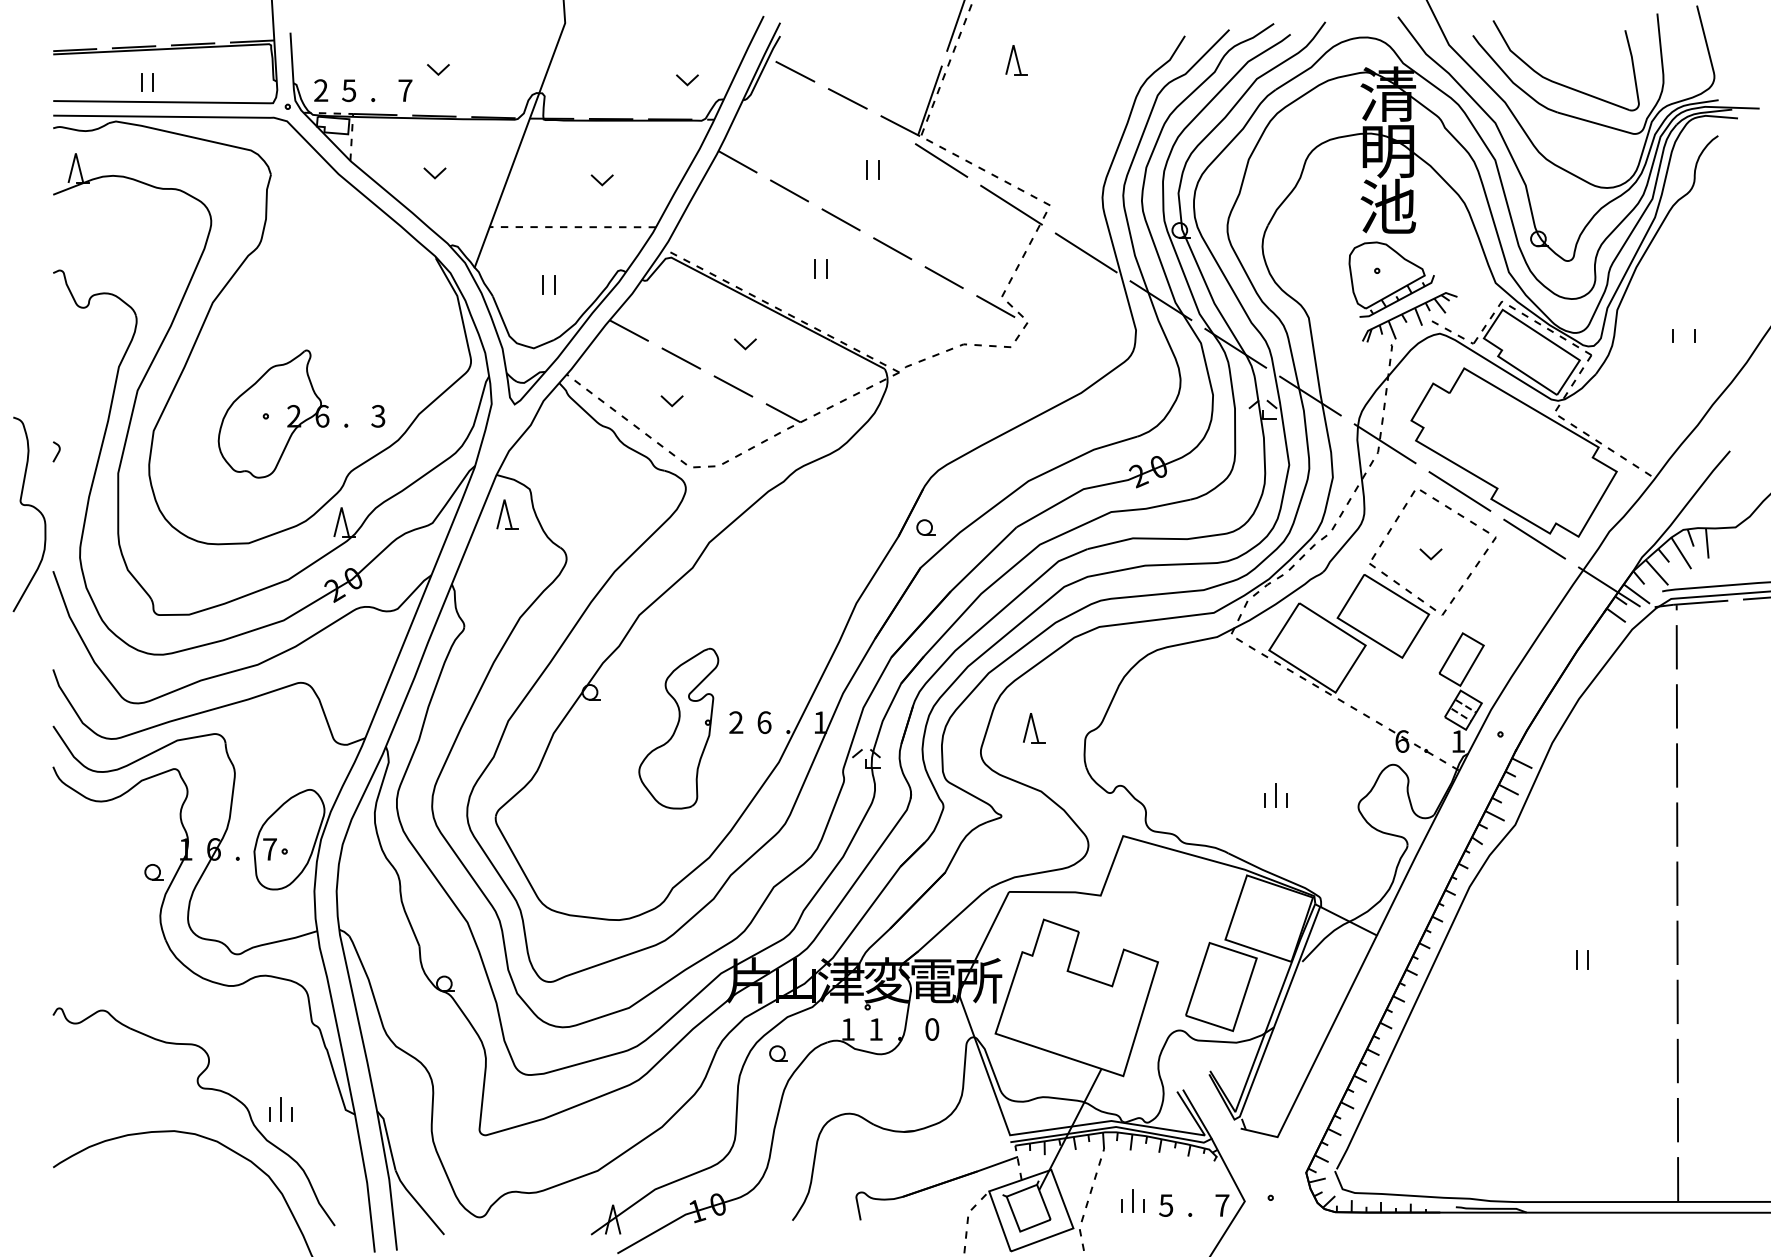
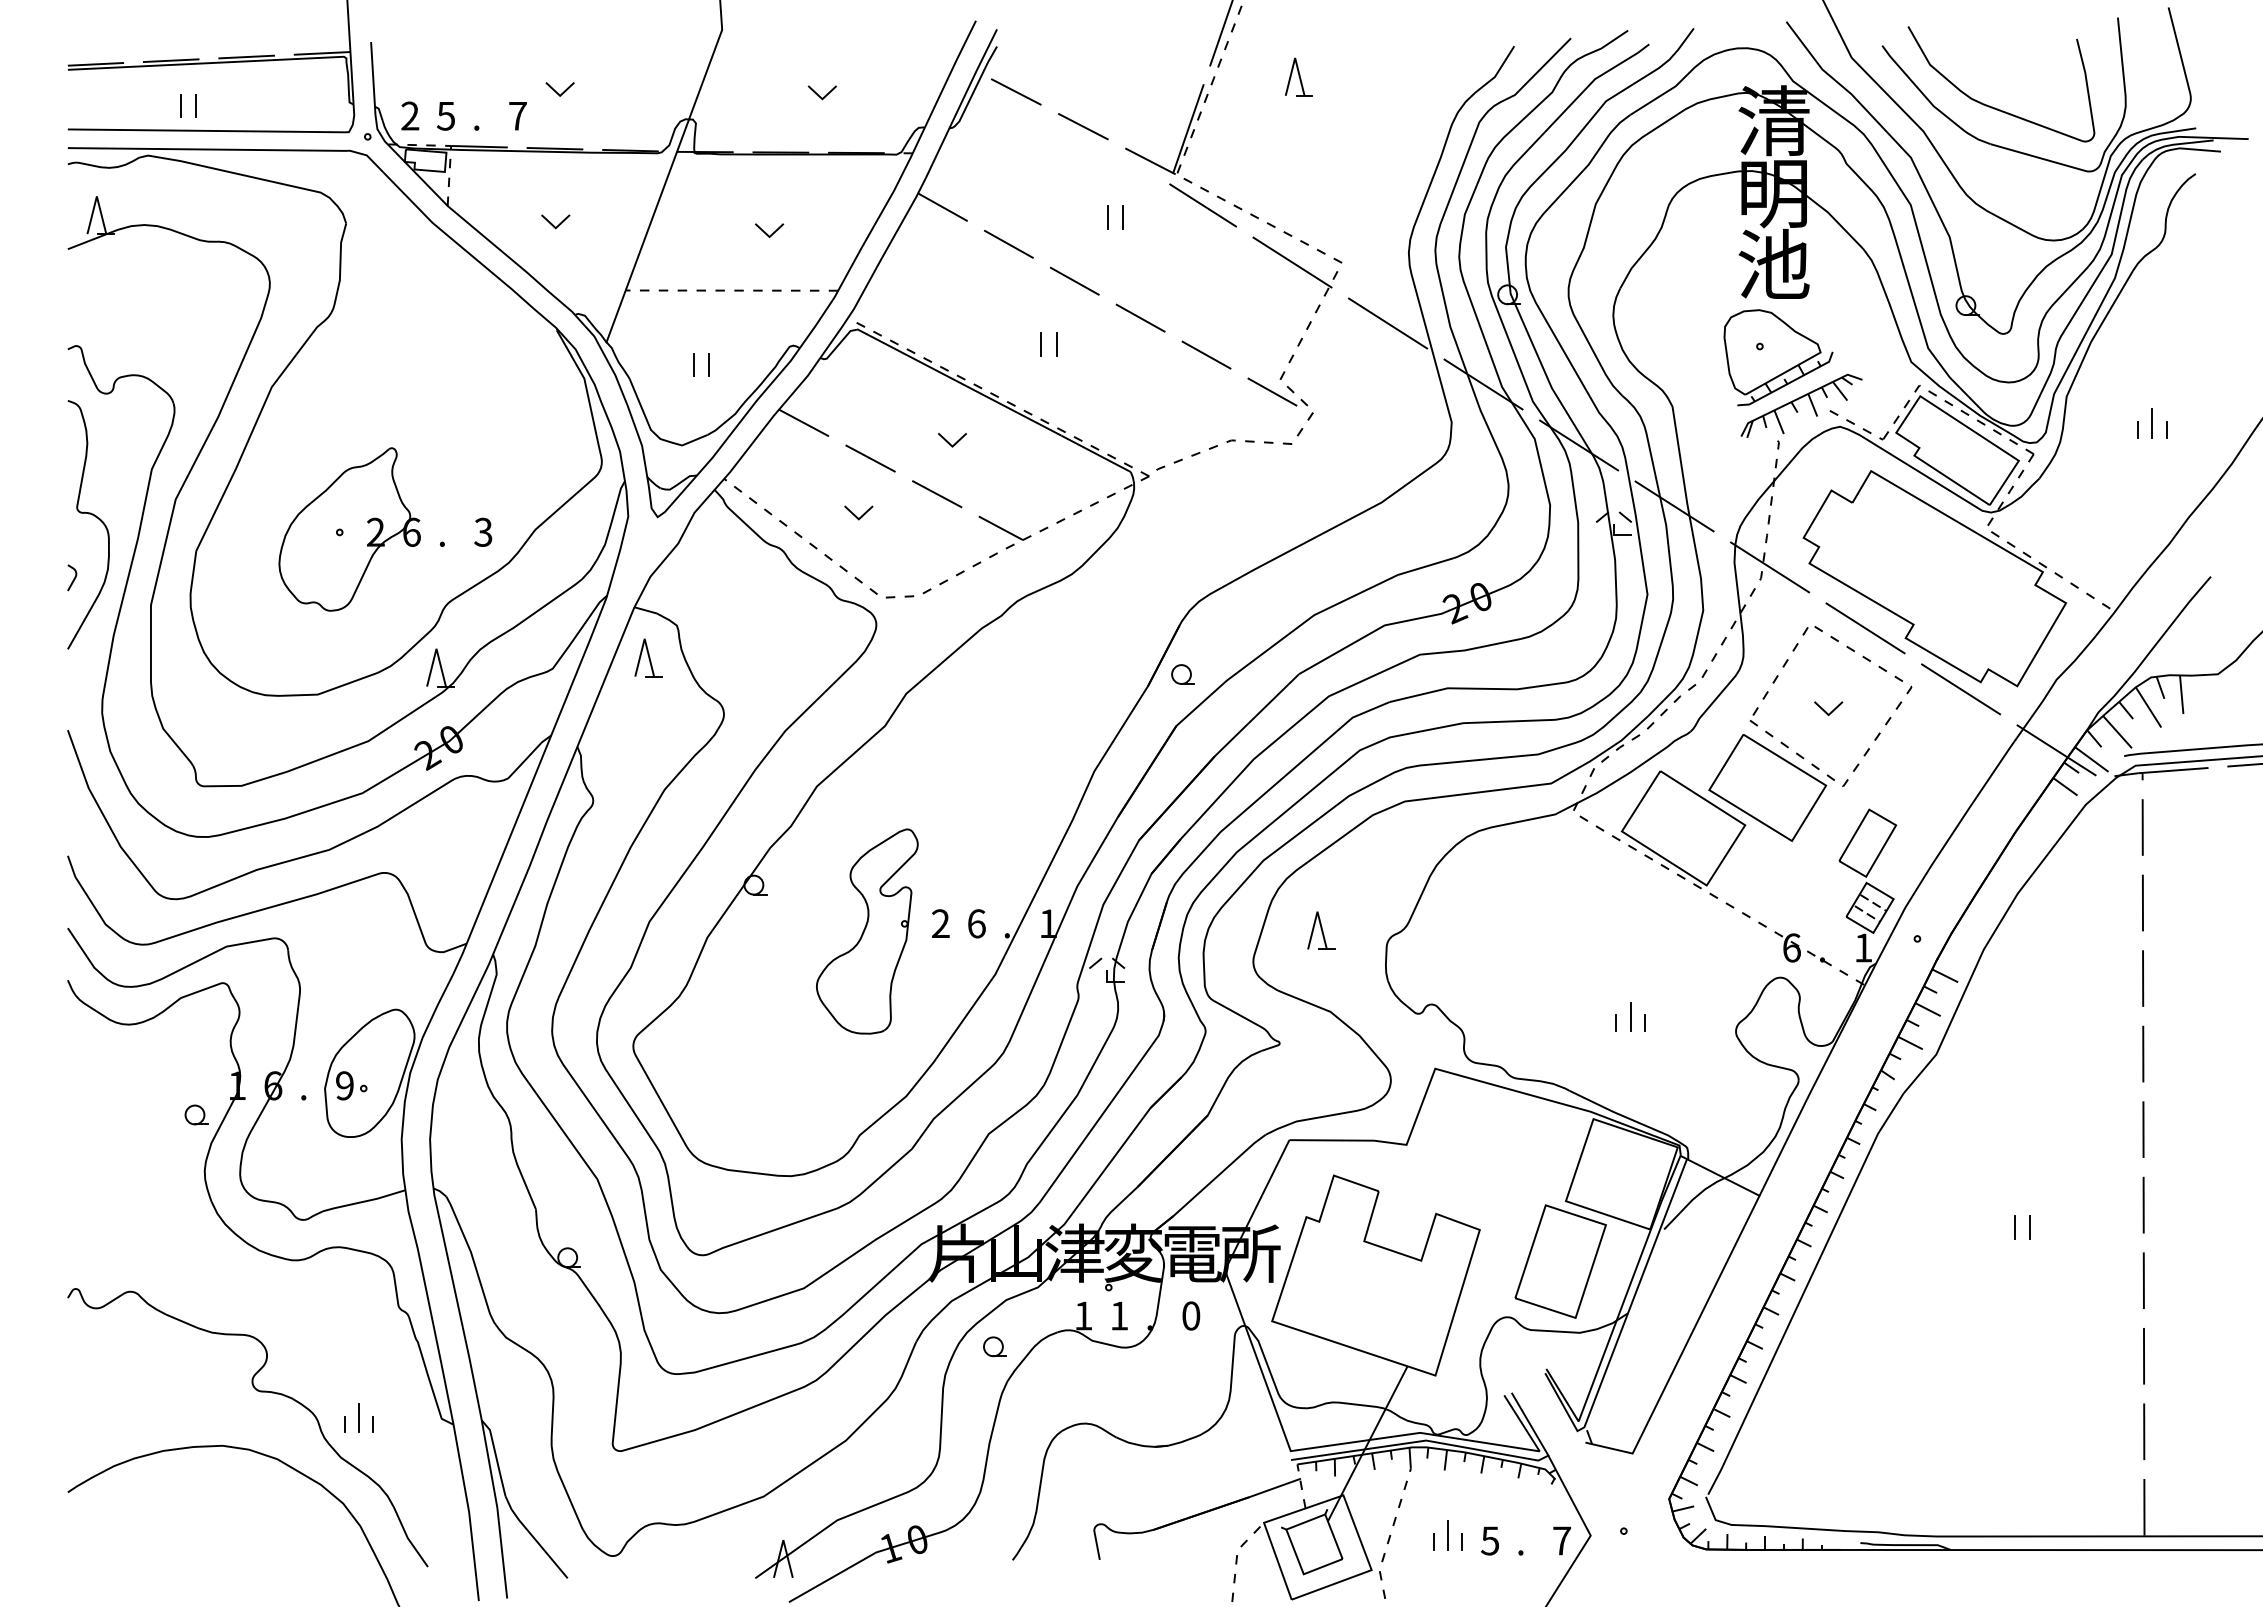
line: (684, 81) -> (818, 94), moved
line: (1684, 331) -> (2152, 423), added
curve: (32, 507) -> (92, 515), moved
text: (269, 849) -> (344, 1085), 7 -> 9

